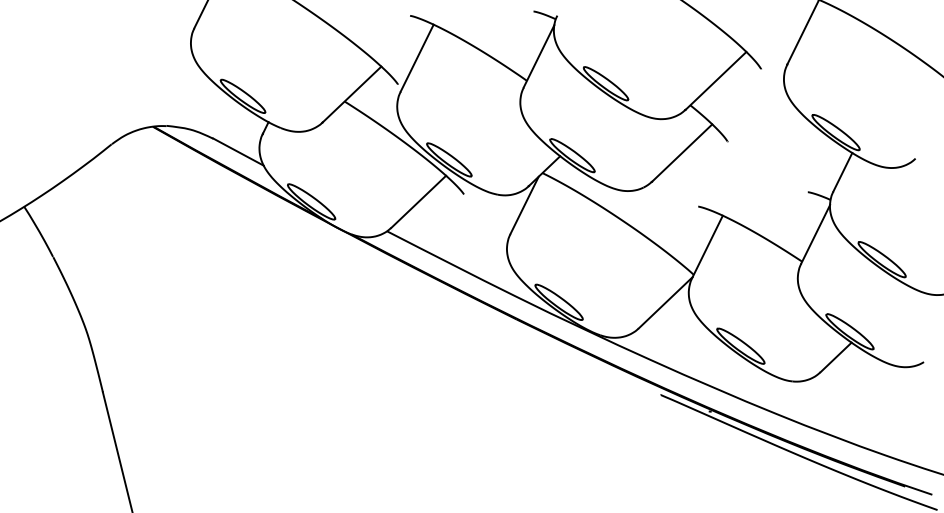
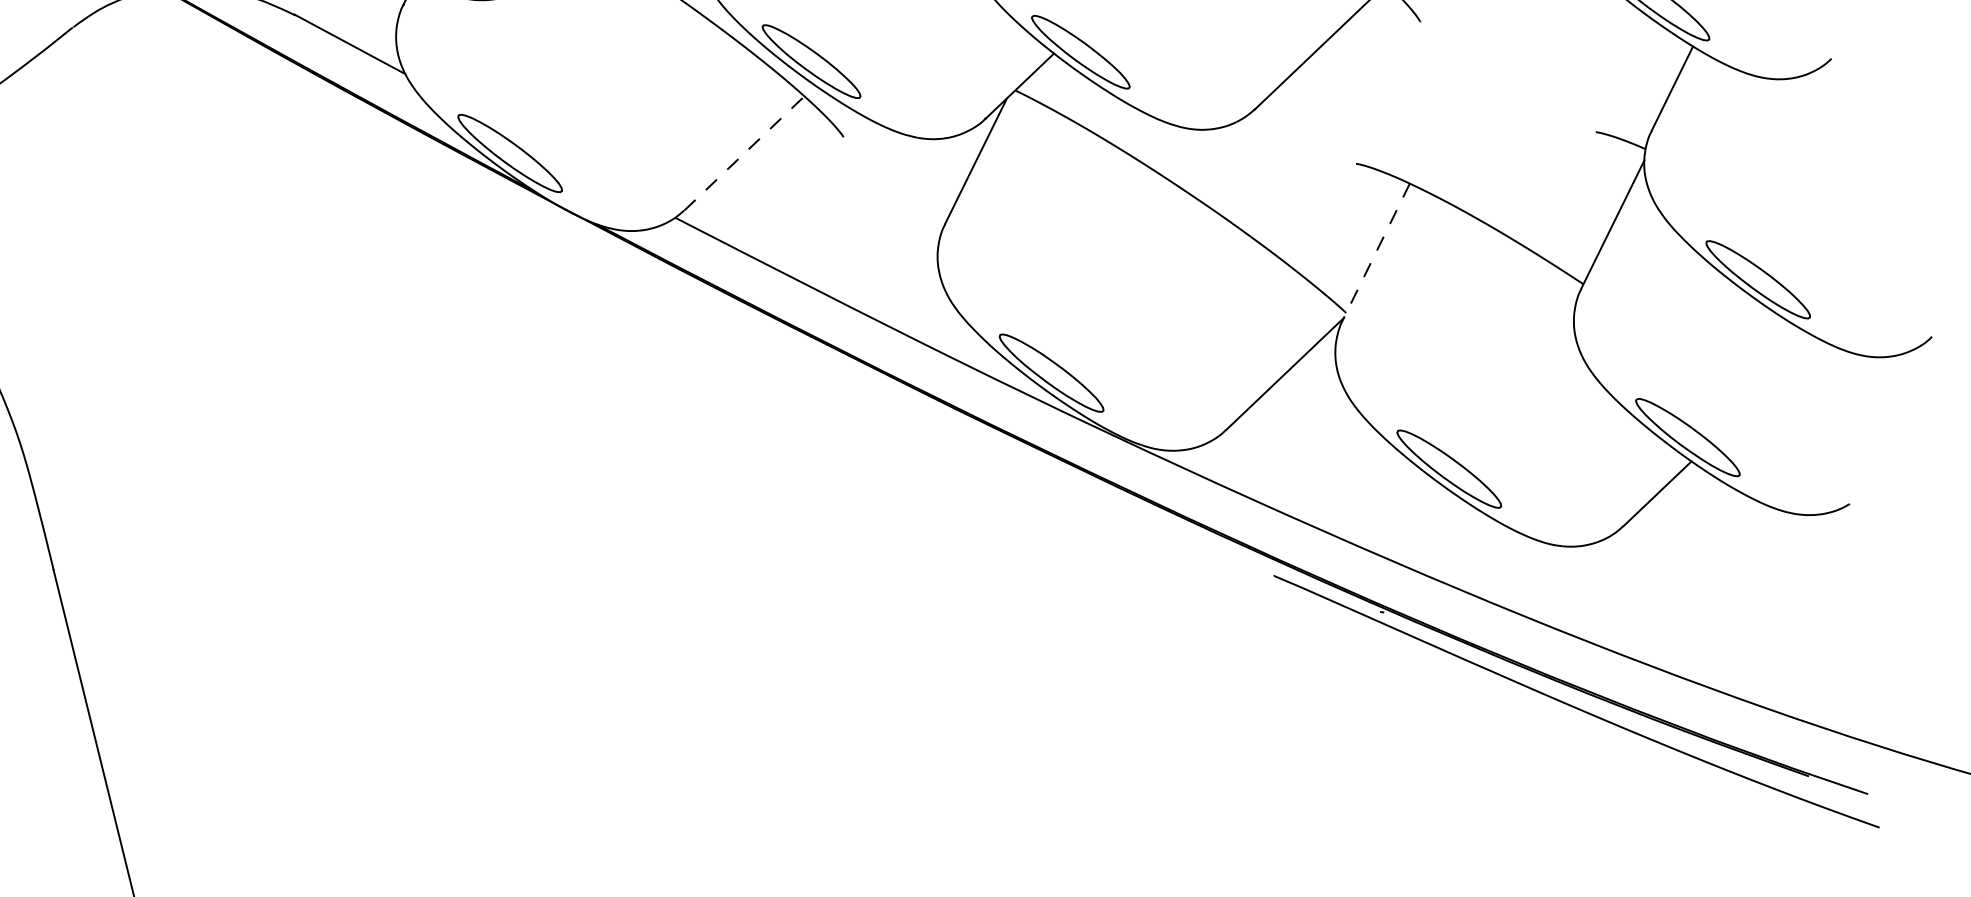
line: (418, 201) -> (744, 152), solid -> dashed
line: (707, 246) -> (1376, 251), solid -> dashed

